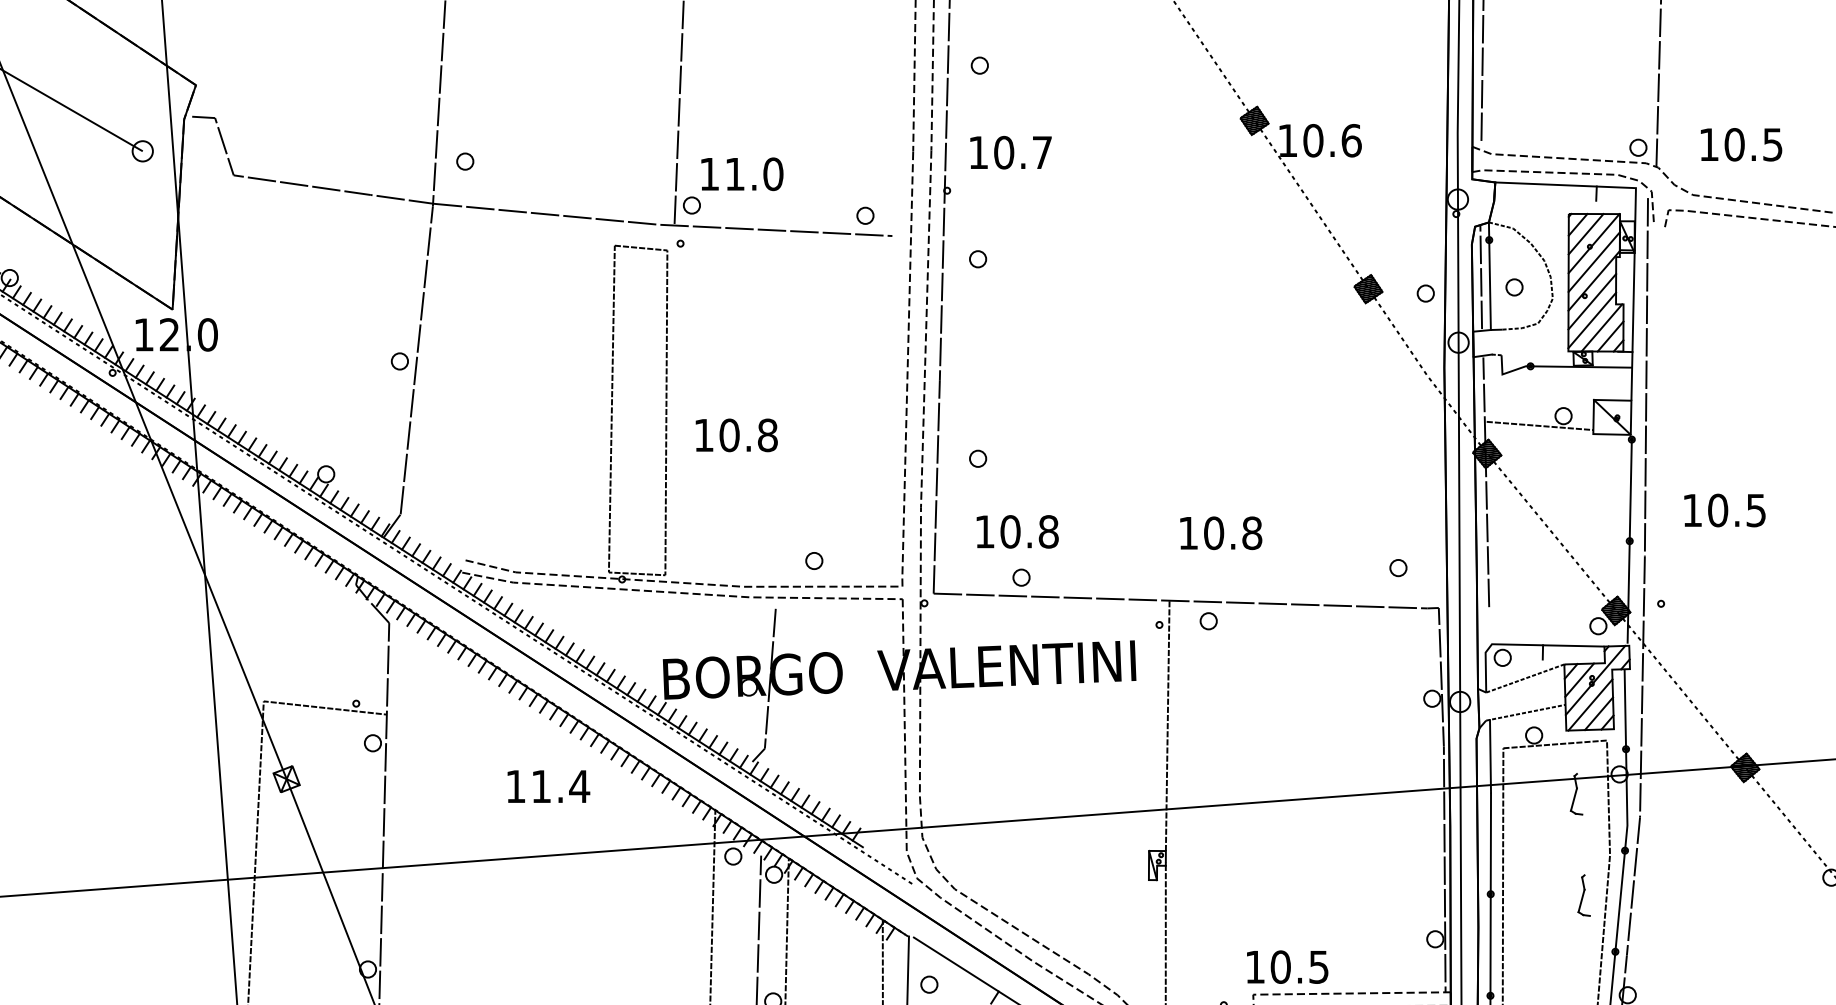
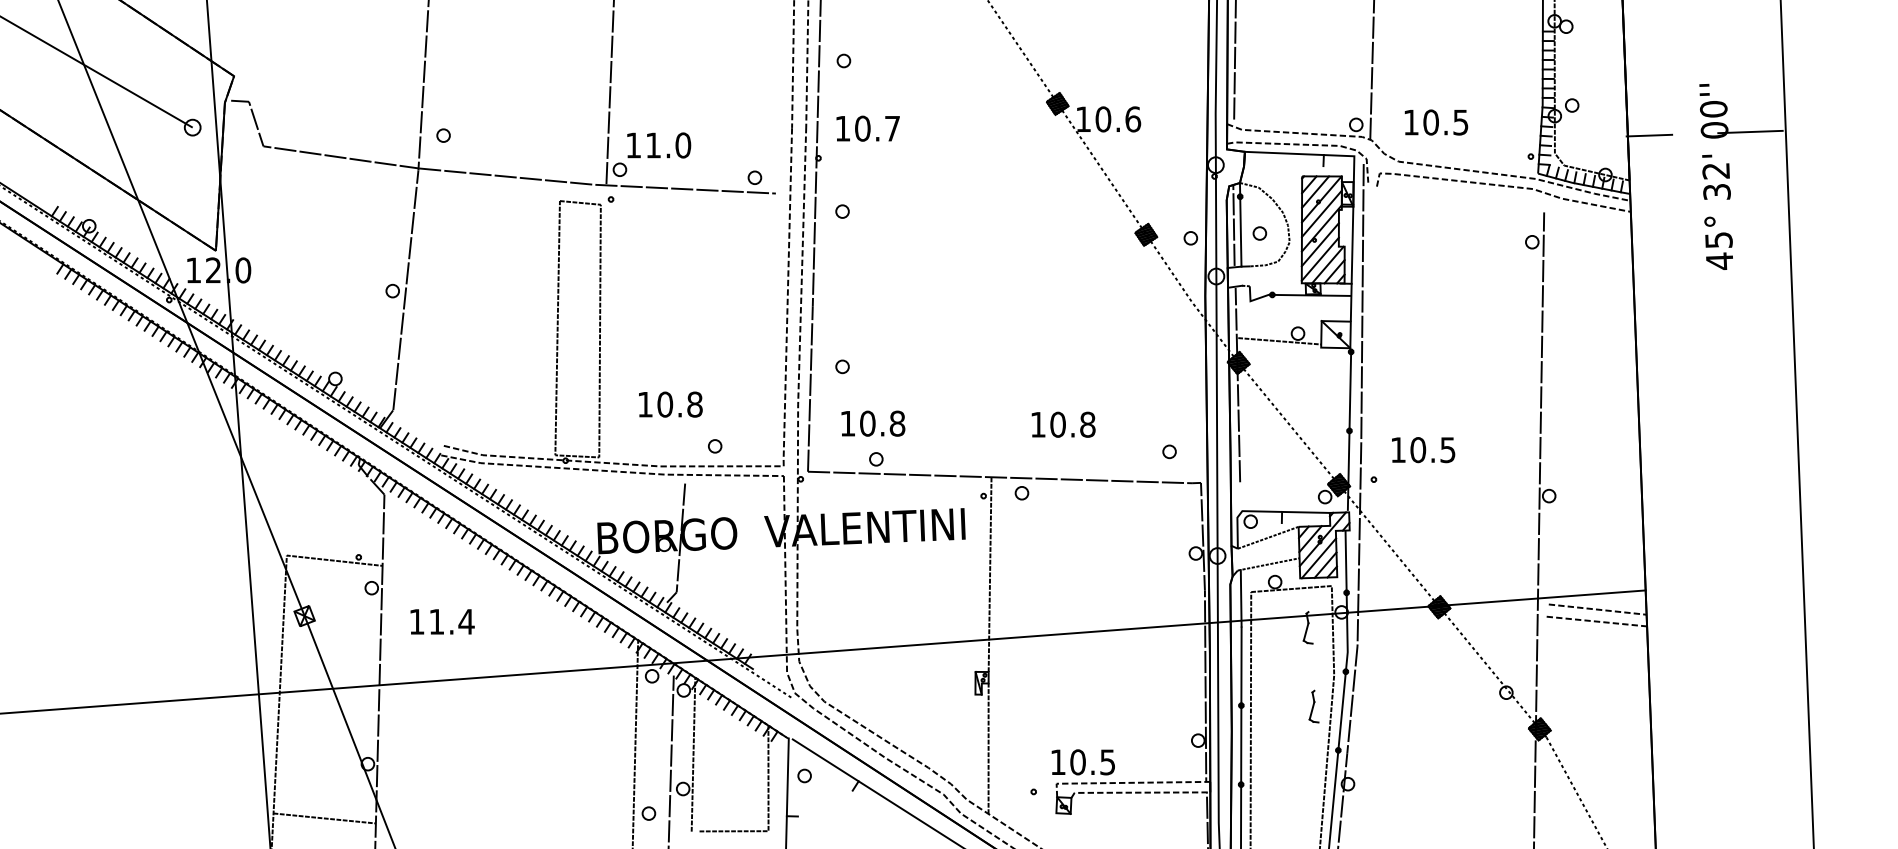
text: (736, 435) -> (670, 404), moved
text: (1724, 511) -> (1423, 450), moved
text: (1220, 532) -> (1063, 424), moved
text: (548, 786) -> (442, 621), moved

